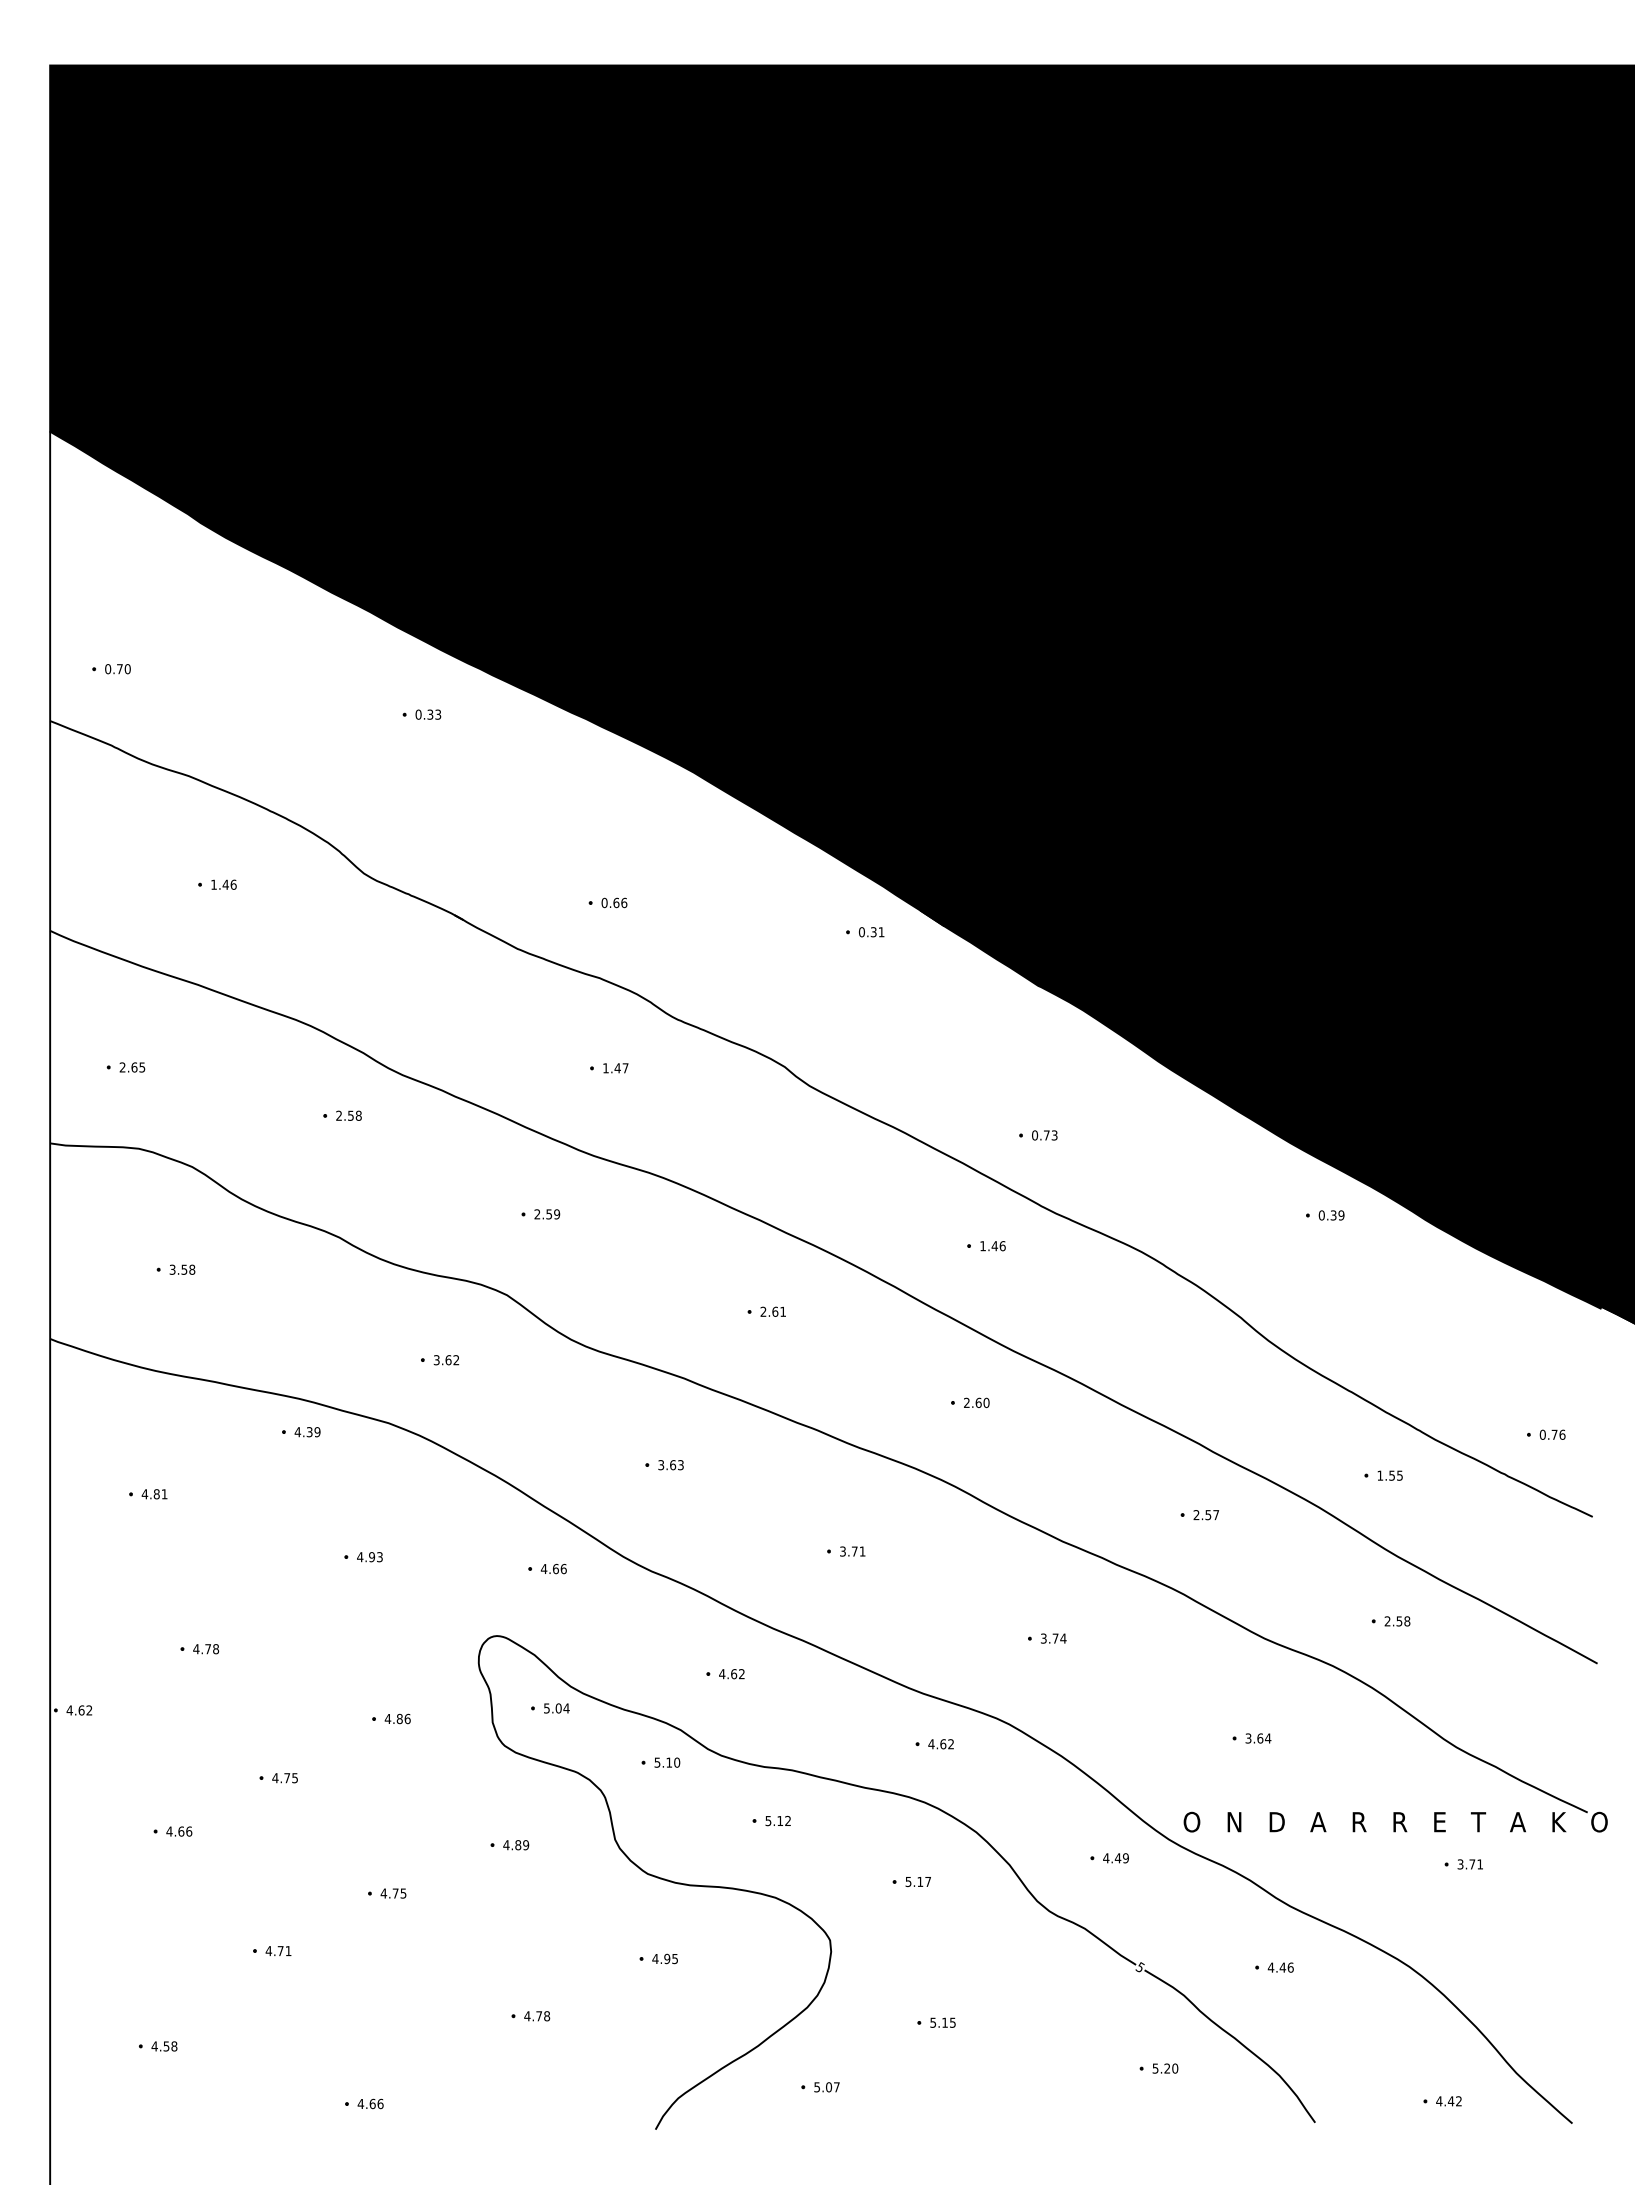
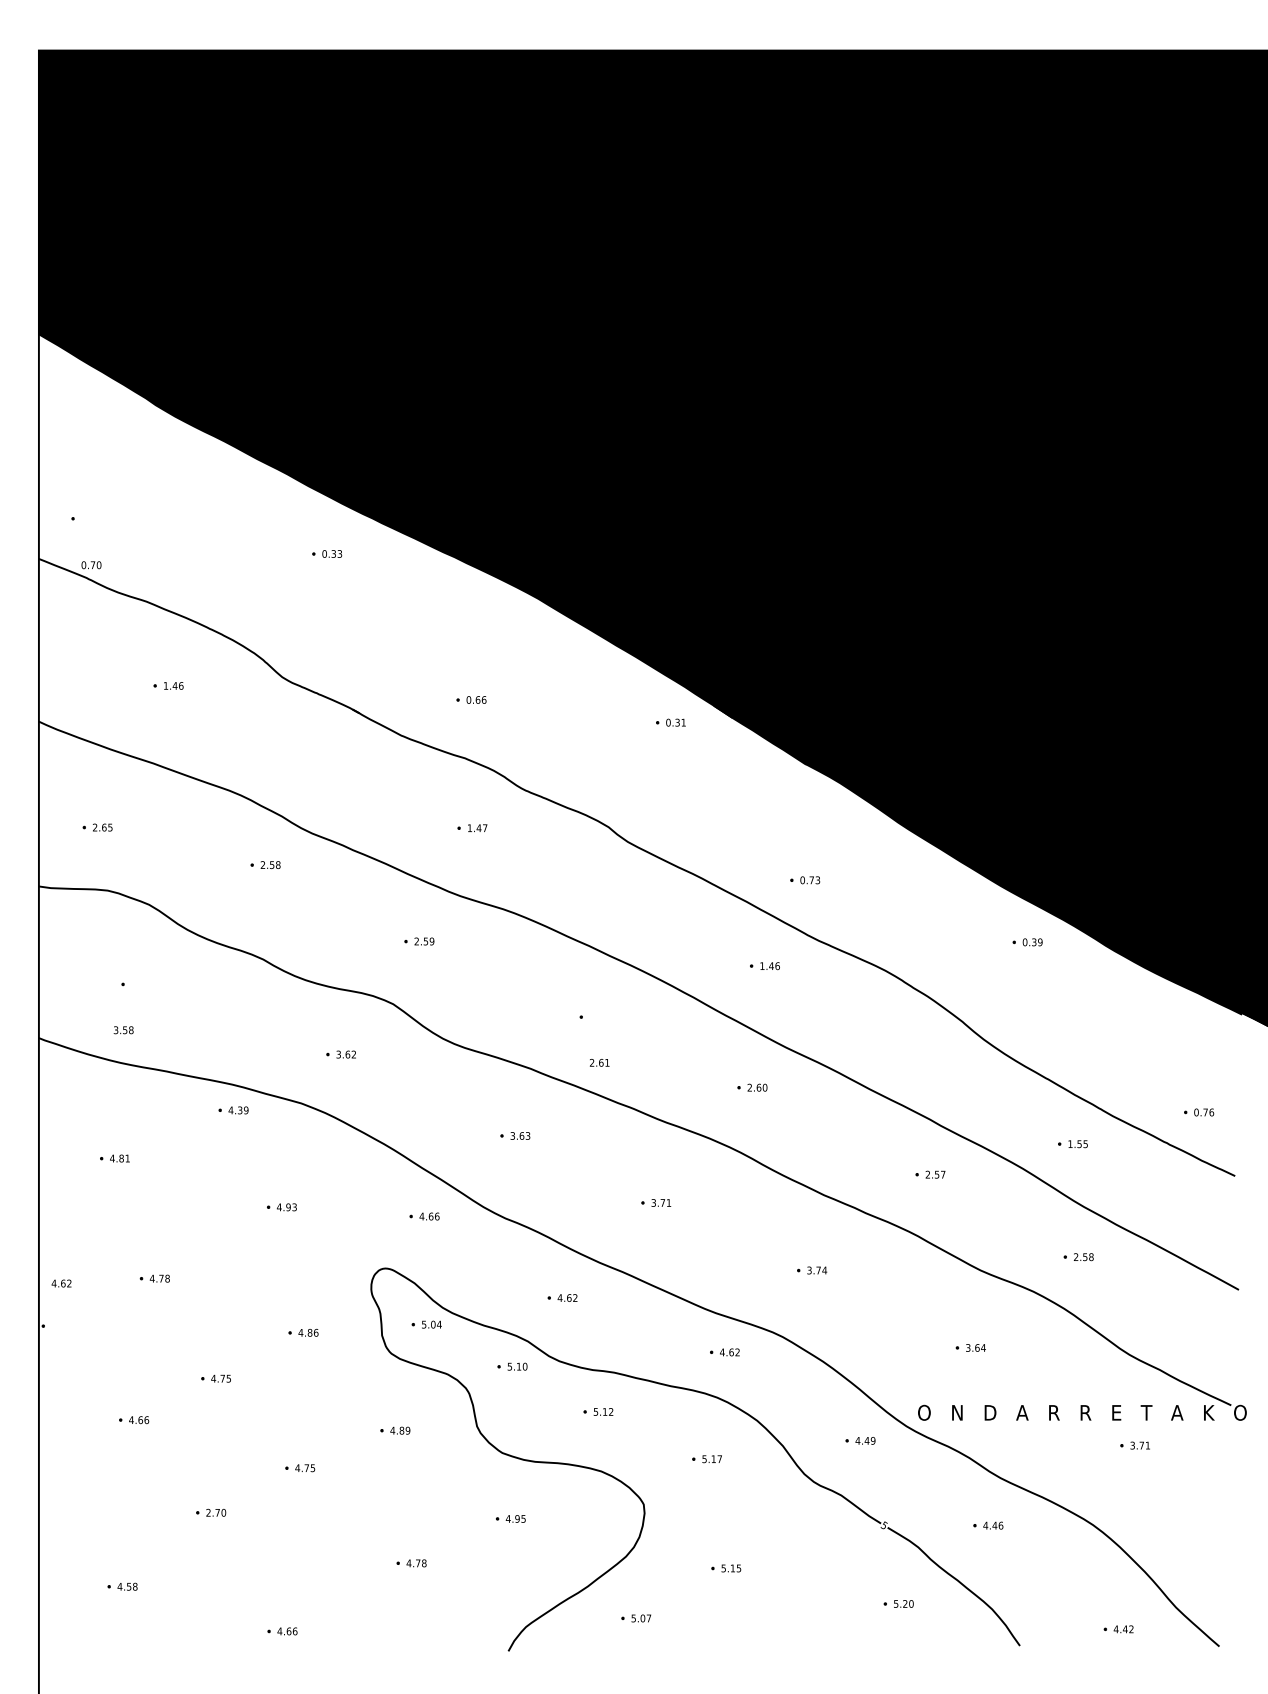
text: (117, 669) -> (91, 565), moved
text: (182, 1269) -> (123, 1030), moved
text: (772, 1311) -> (599, 1062), moved
text: (79, 1710) -> (61, 1283), moved
text: (278, 1951) -> (216, 1513), 4.71 -> 2.70

